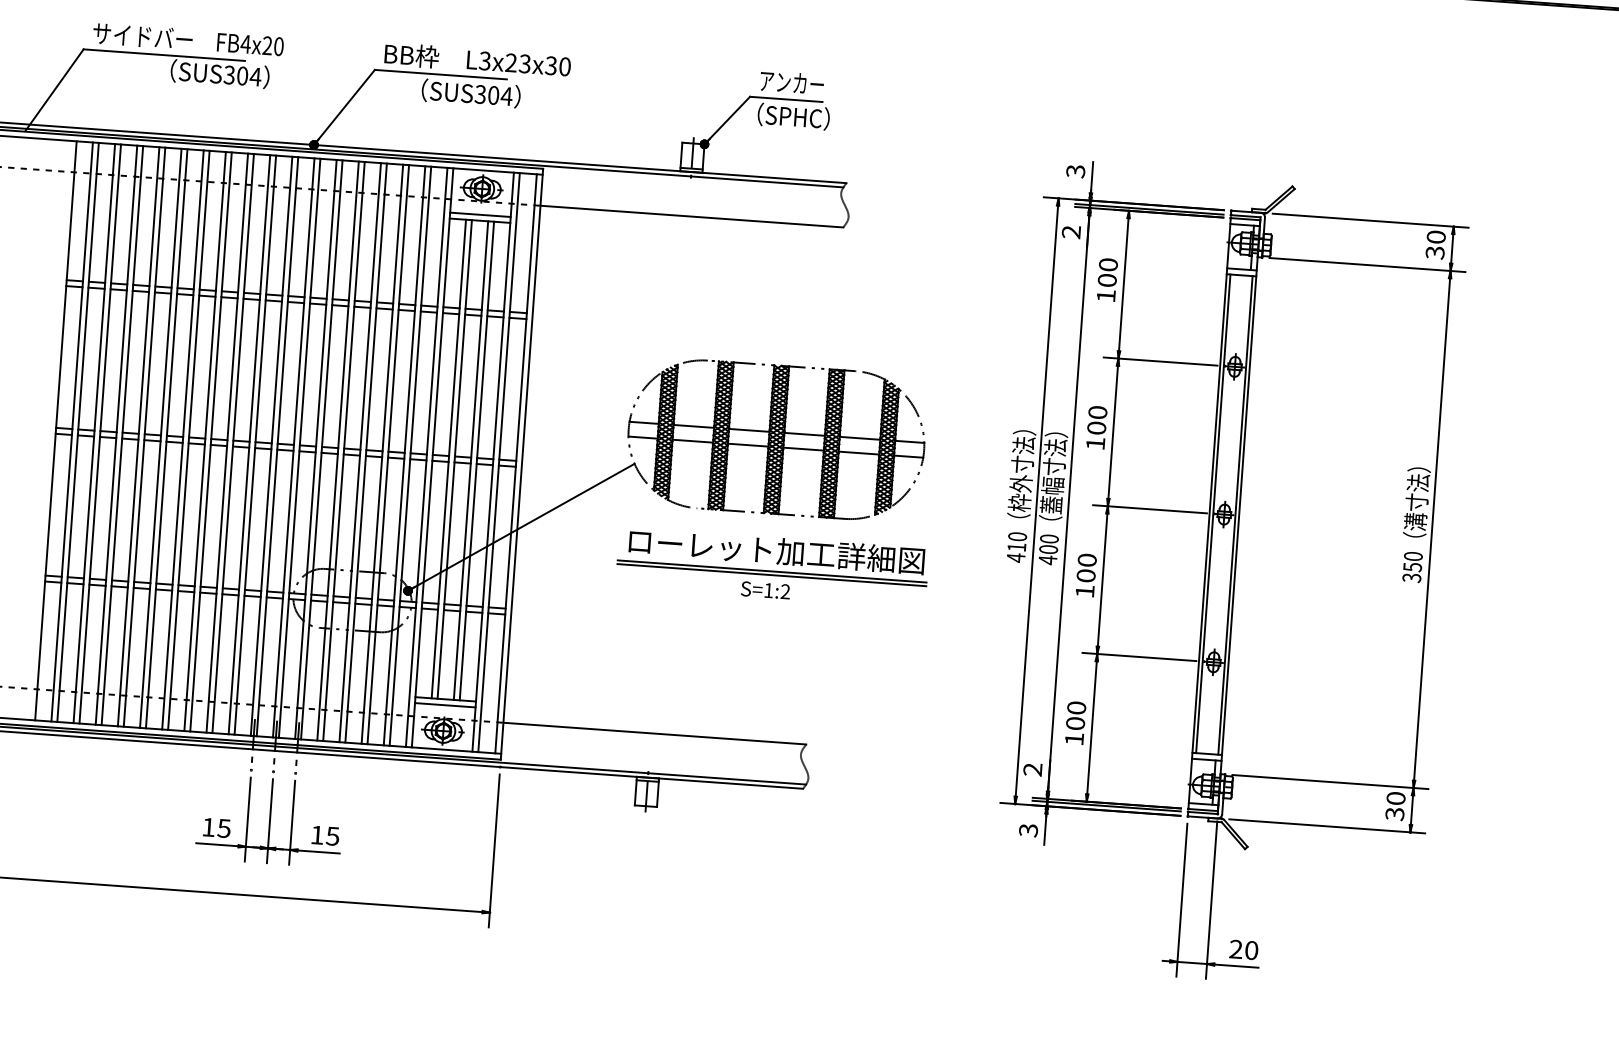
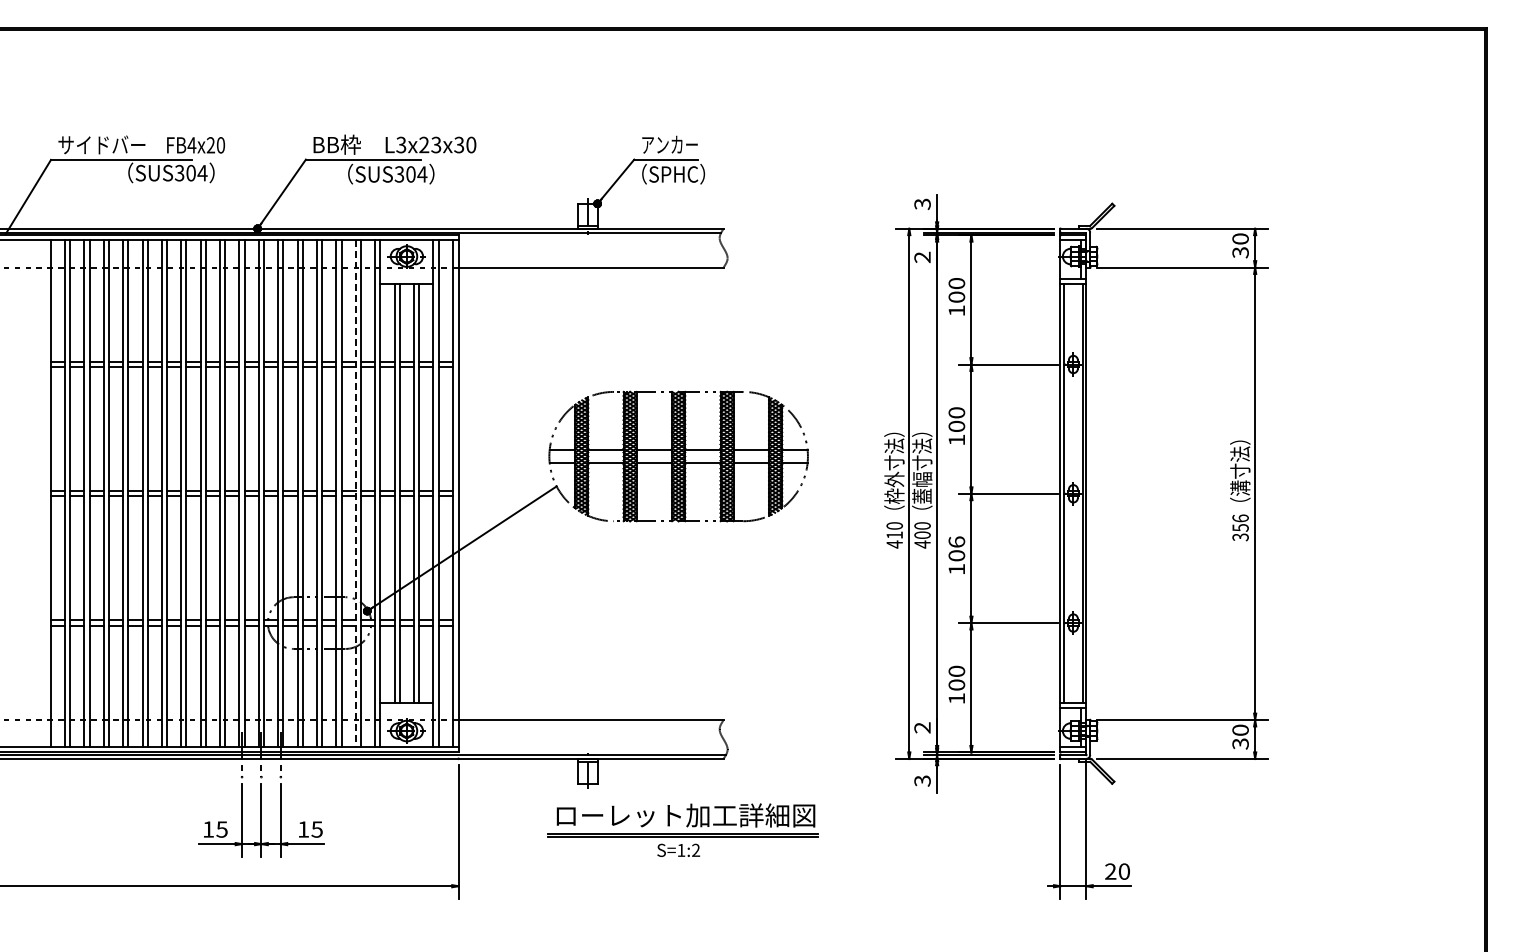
line: (479, 215) -> (406, 279), removed
line: (404, 456) -> (355, 494), solid -> dashed
text: (1413, 556) -> (1240, 518), 350 -> 356
text: (1086, 559) -> (956, 541), 100 -> 106
part: (771, 566) -> (682, 829), moved
line: (444, 705) -> (406, 708), removed

